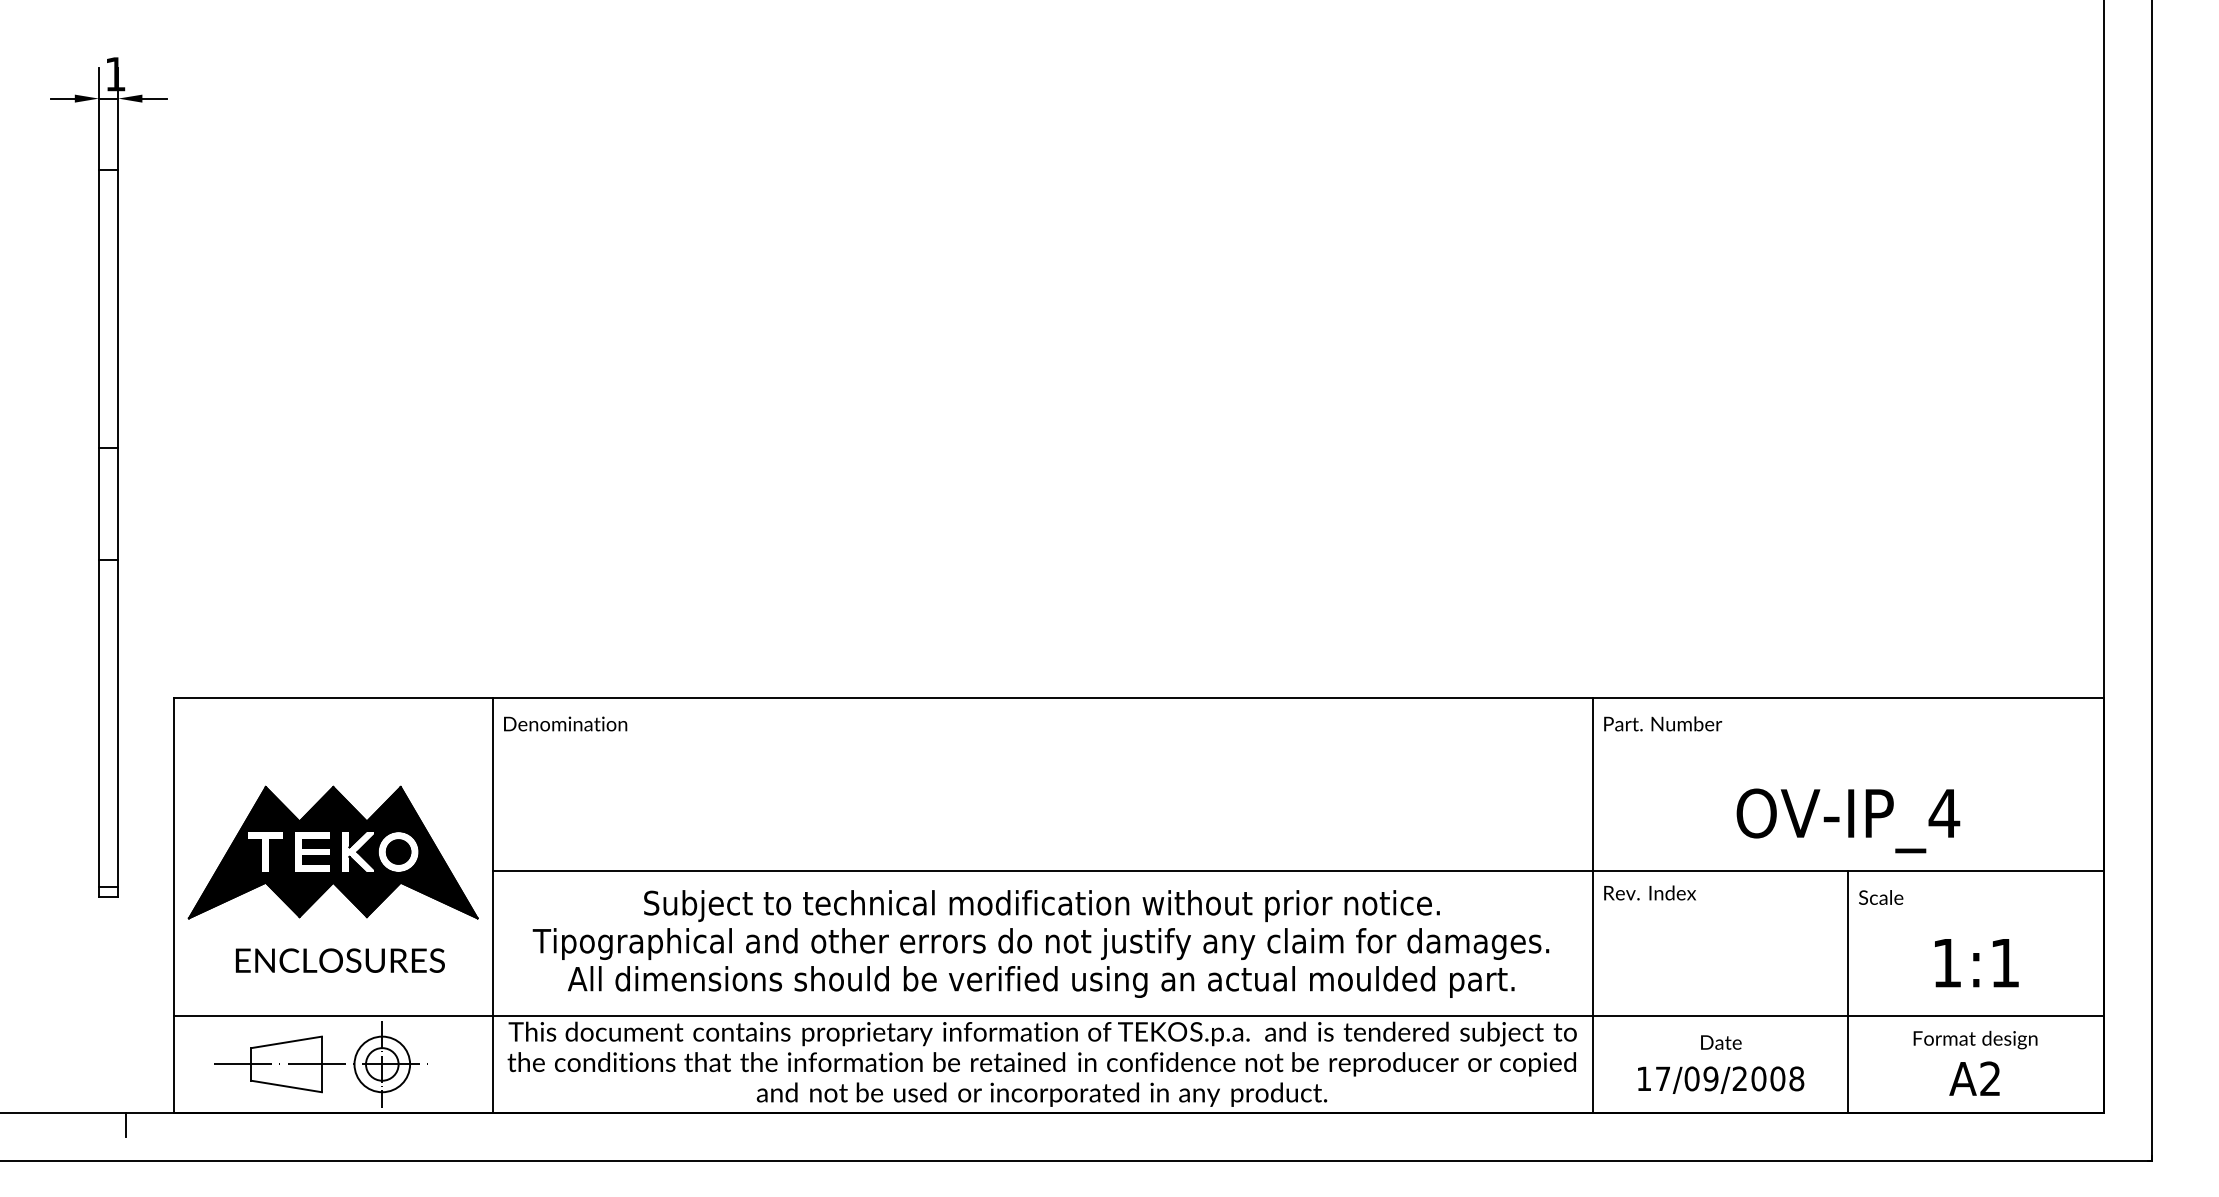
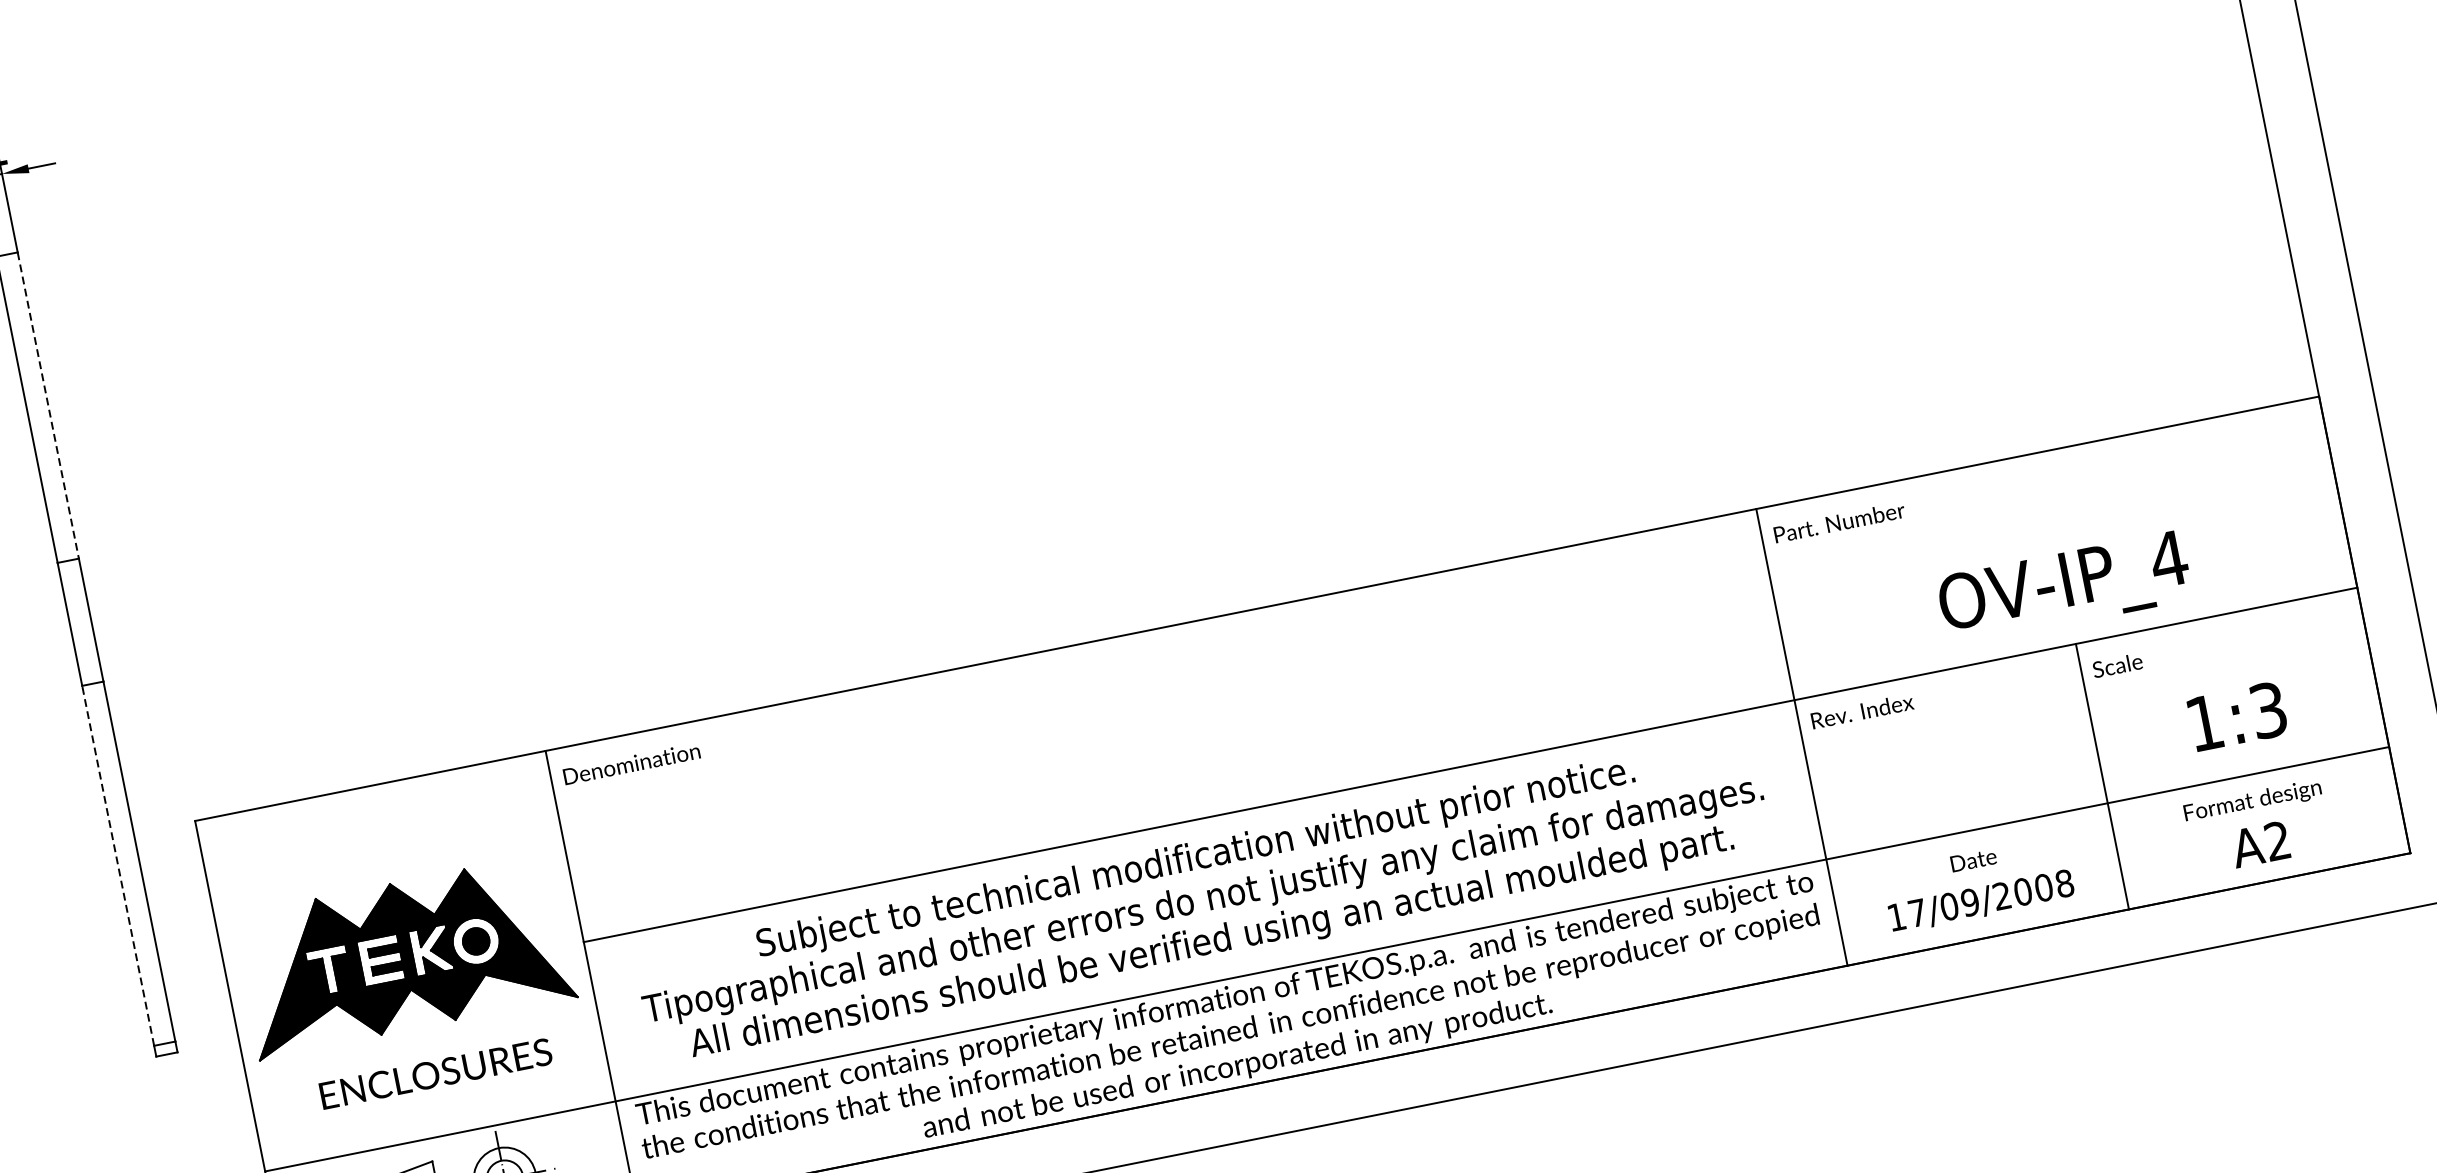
line: (118, 309) -> (48, 405), solid -> dashed
line: (98, 723) -> (117, 865), solid -> dashed
text: (2004, 963) -> (2267, 710), 1:1 -> 1:3

